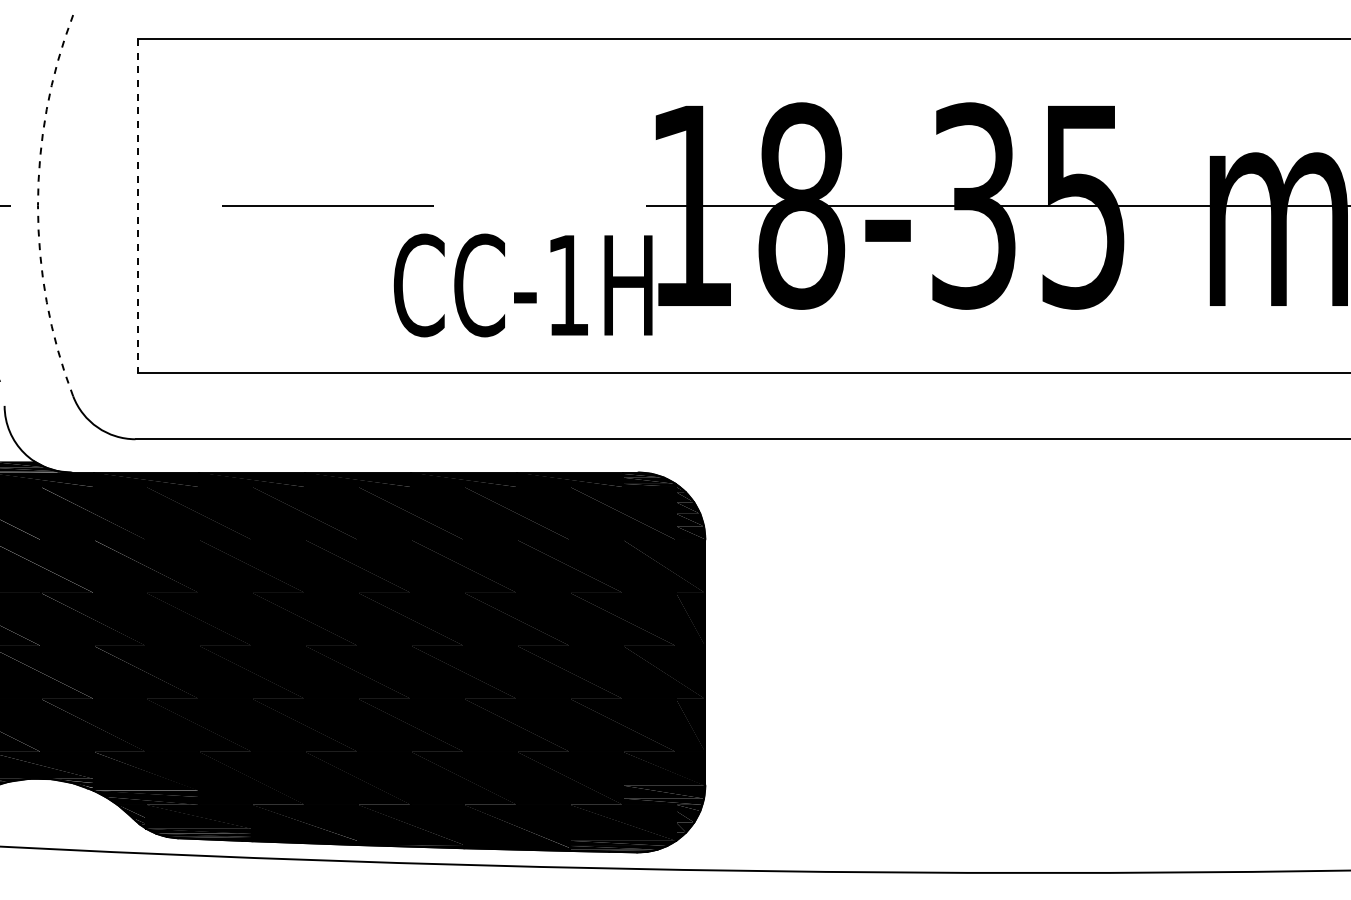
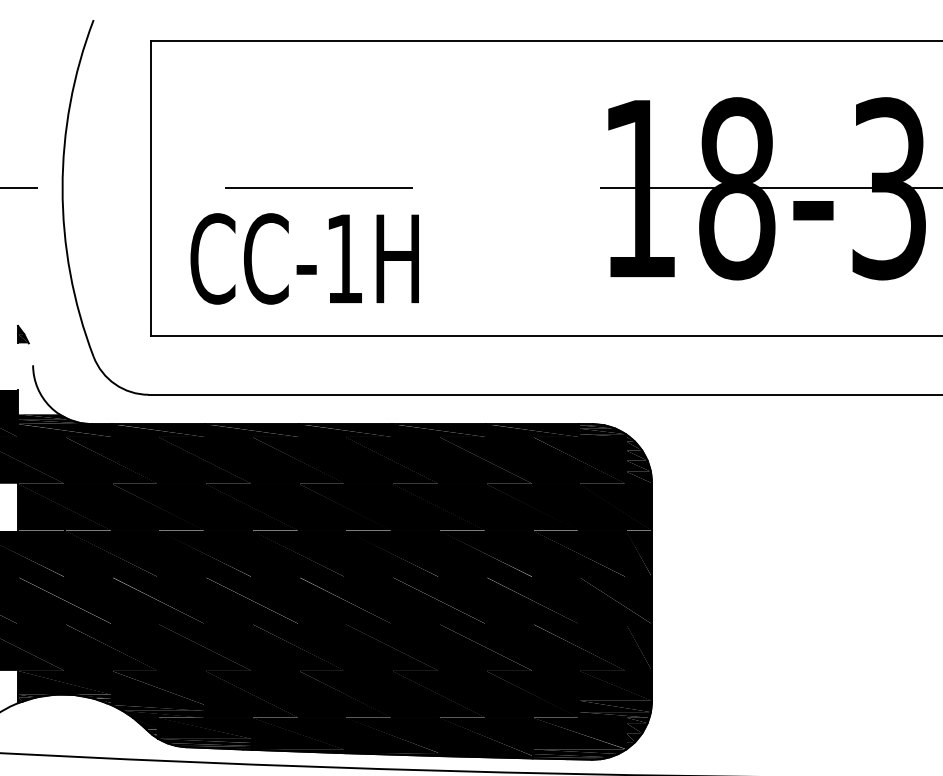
arc: (38, 205) -> (63, 188), dashed -> solid
line: (138, 205) -> (151, 188), dashed -> solid
text: (523, 285) -> (305, 258), moved

